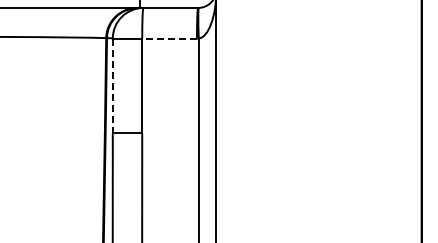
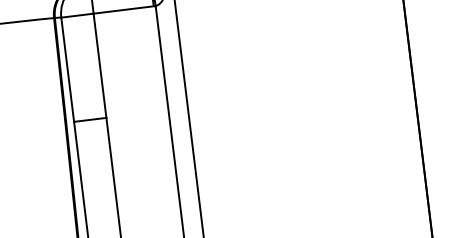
line: (169, 38) -> (123, 9), dashed -> solid
line: (112, 86) -> (67, 70), dashed -> solid

